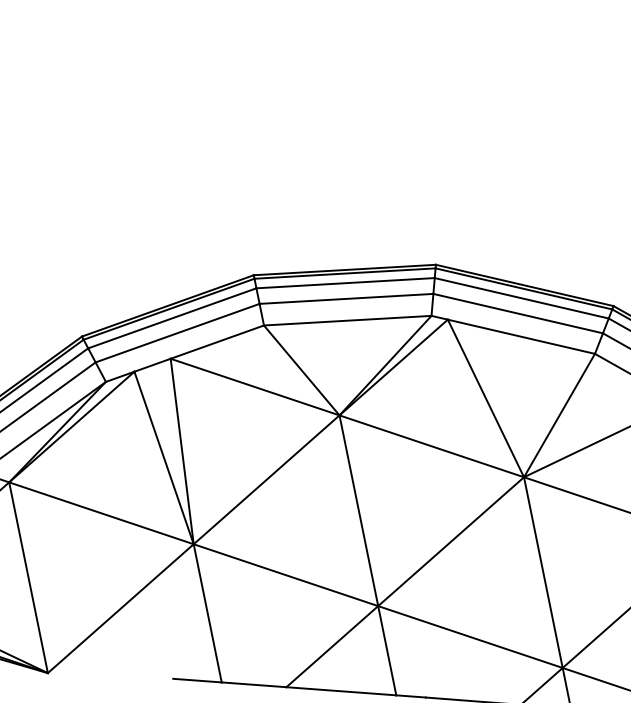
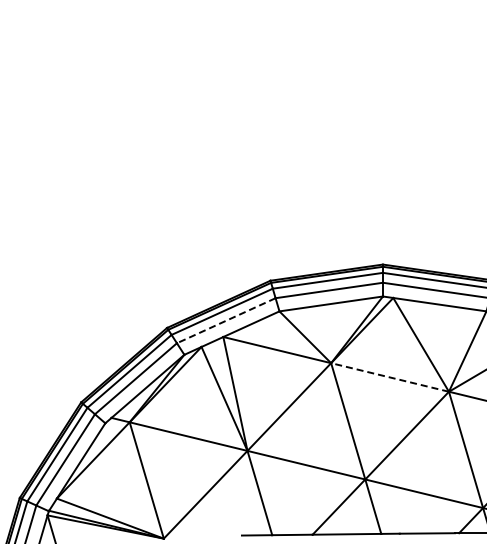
line: (176, 332) -> (225, 320), solid -> dashed
line: (432, 446) -> (390, 377), solid -> dashed

